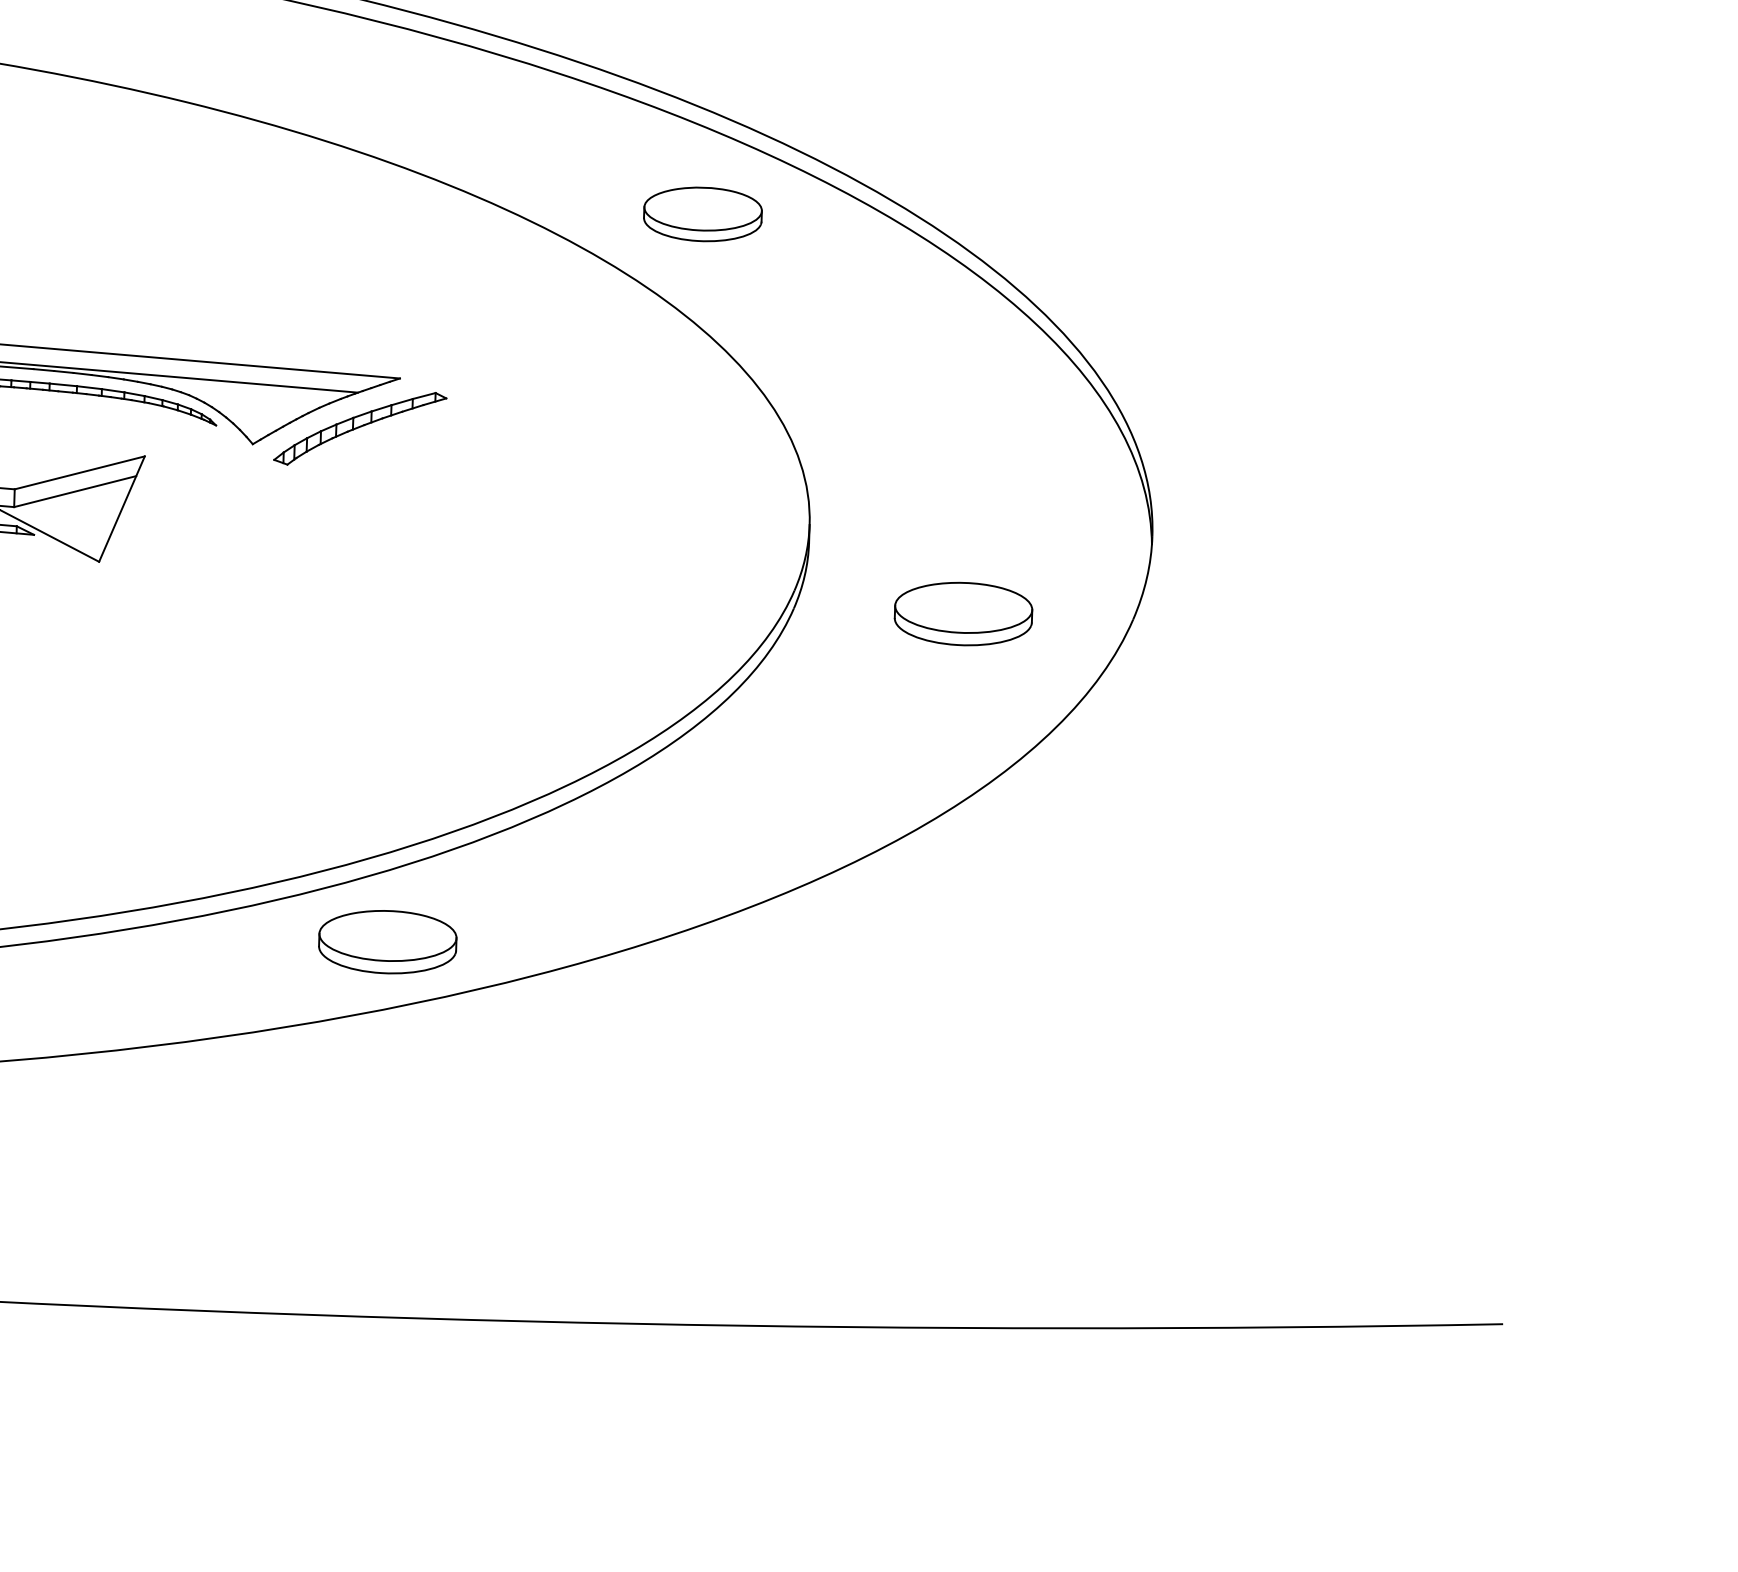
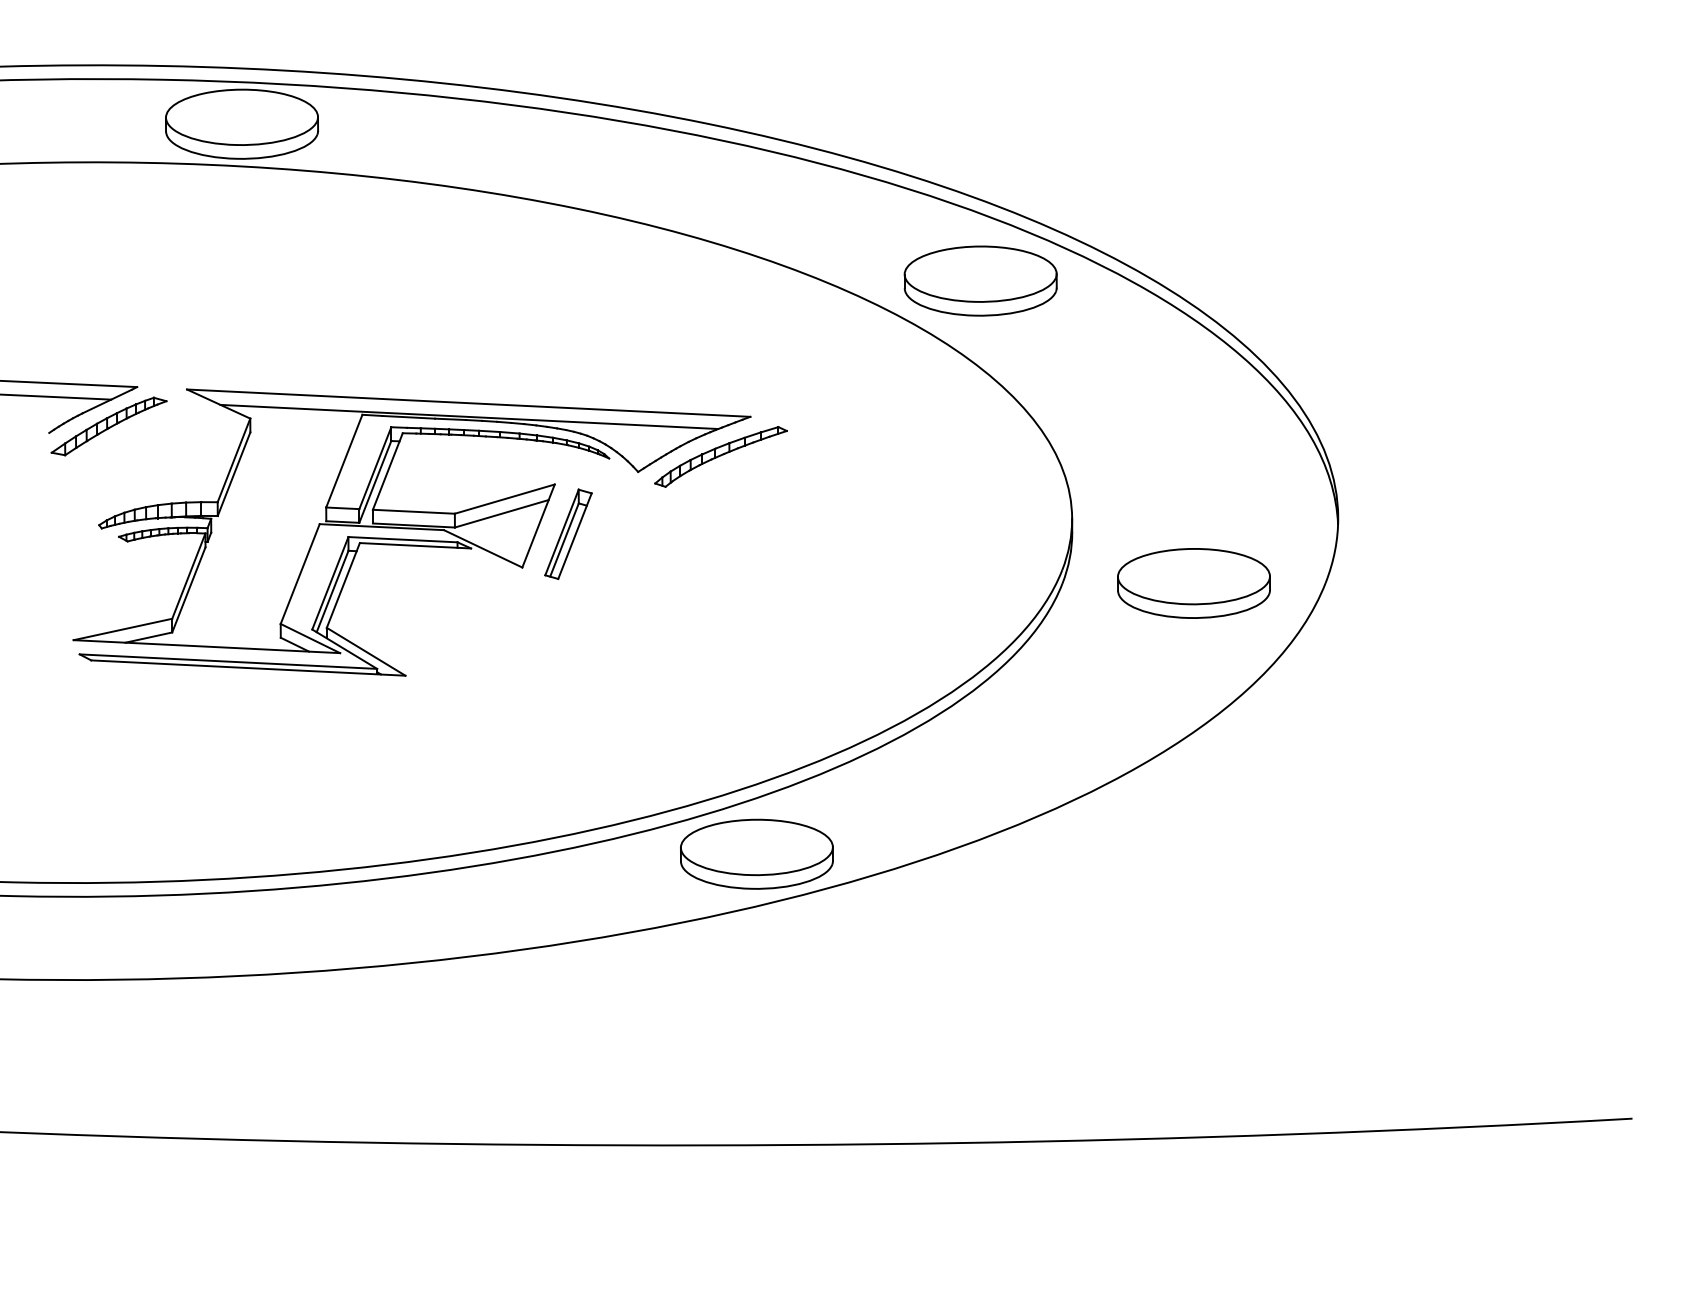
part: (702, 213) -> (980, 280), size x1.67
part: (160, 521) -> (568, 534), added
part: (962, 614) -> (1193, 583), size x1.43
part: (387, 941) -> (756, 853), size x1.43

